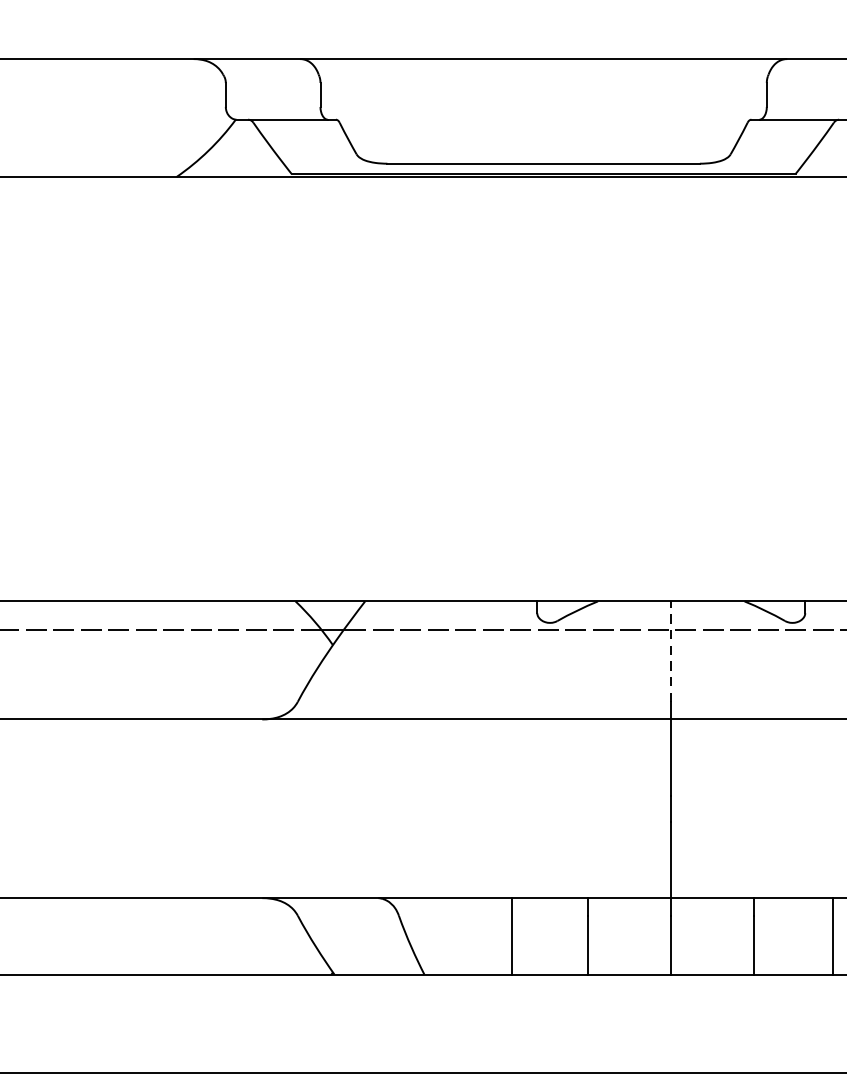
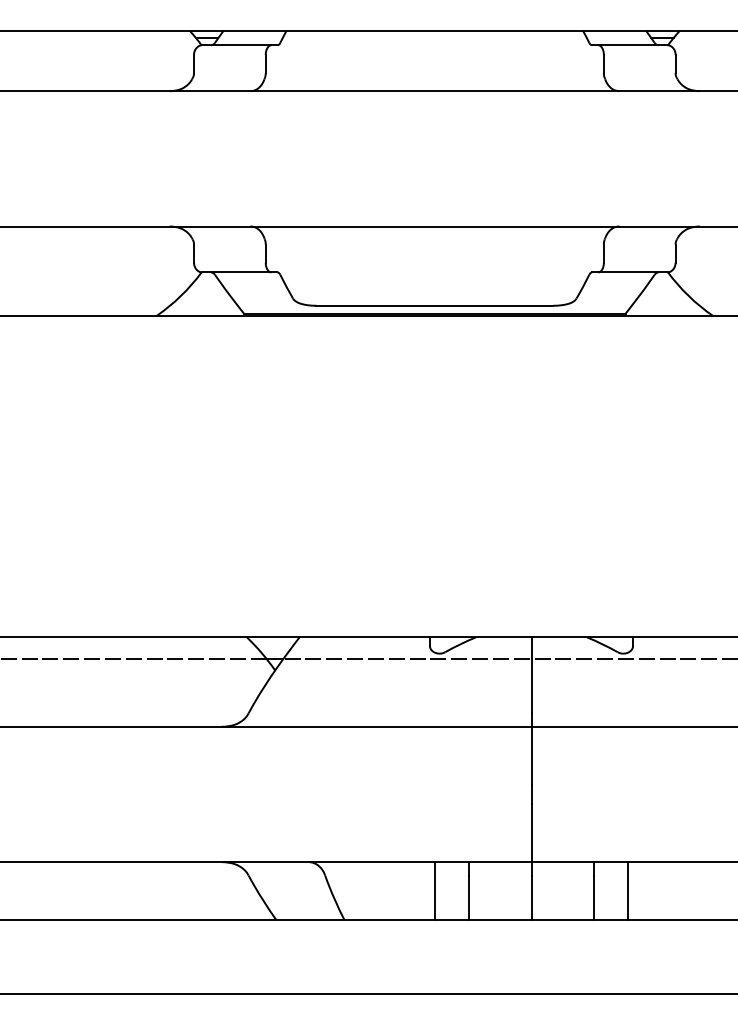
line: (671, 650) -> (531, 674), dashed -> solid
line: (511, 936) -> (434, 891), moved
line: (833, 936) -> (628, 891), moved

